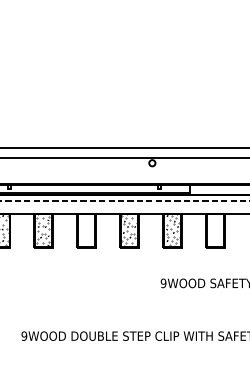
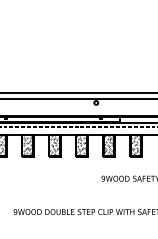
hatch: (86, 230) -> (54, 145), added
hatch: (214, 230) -> (135, 145), added

